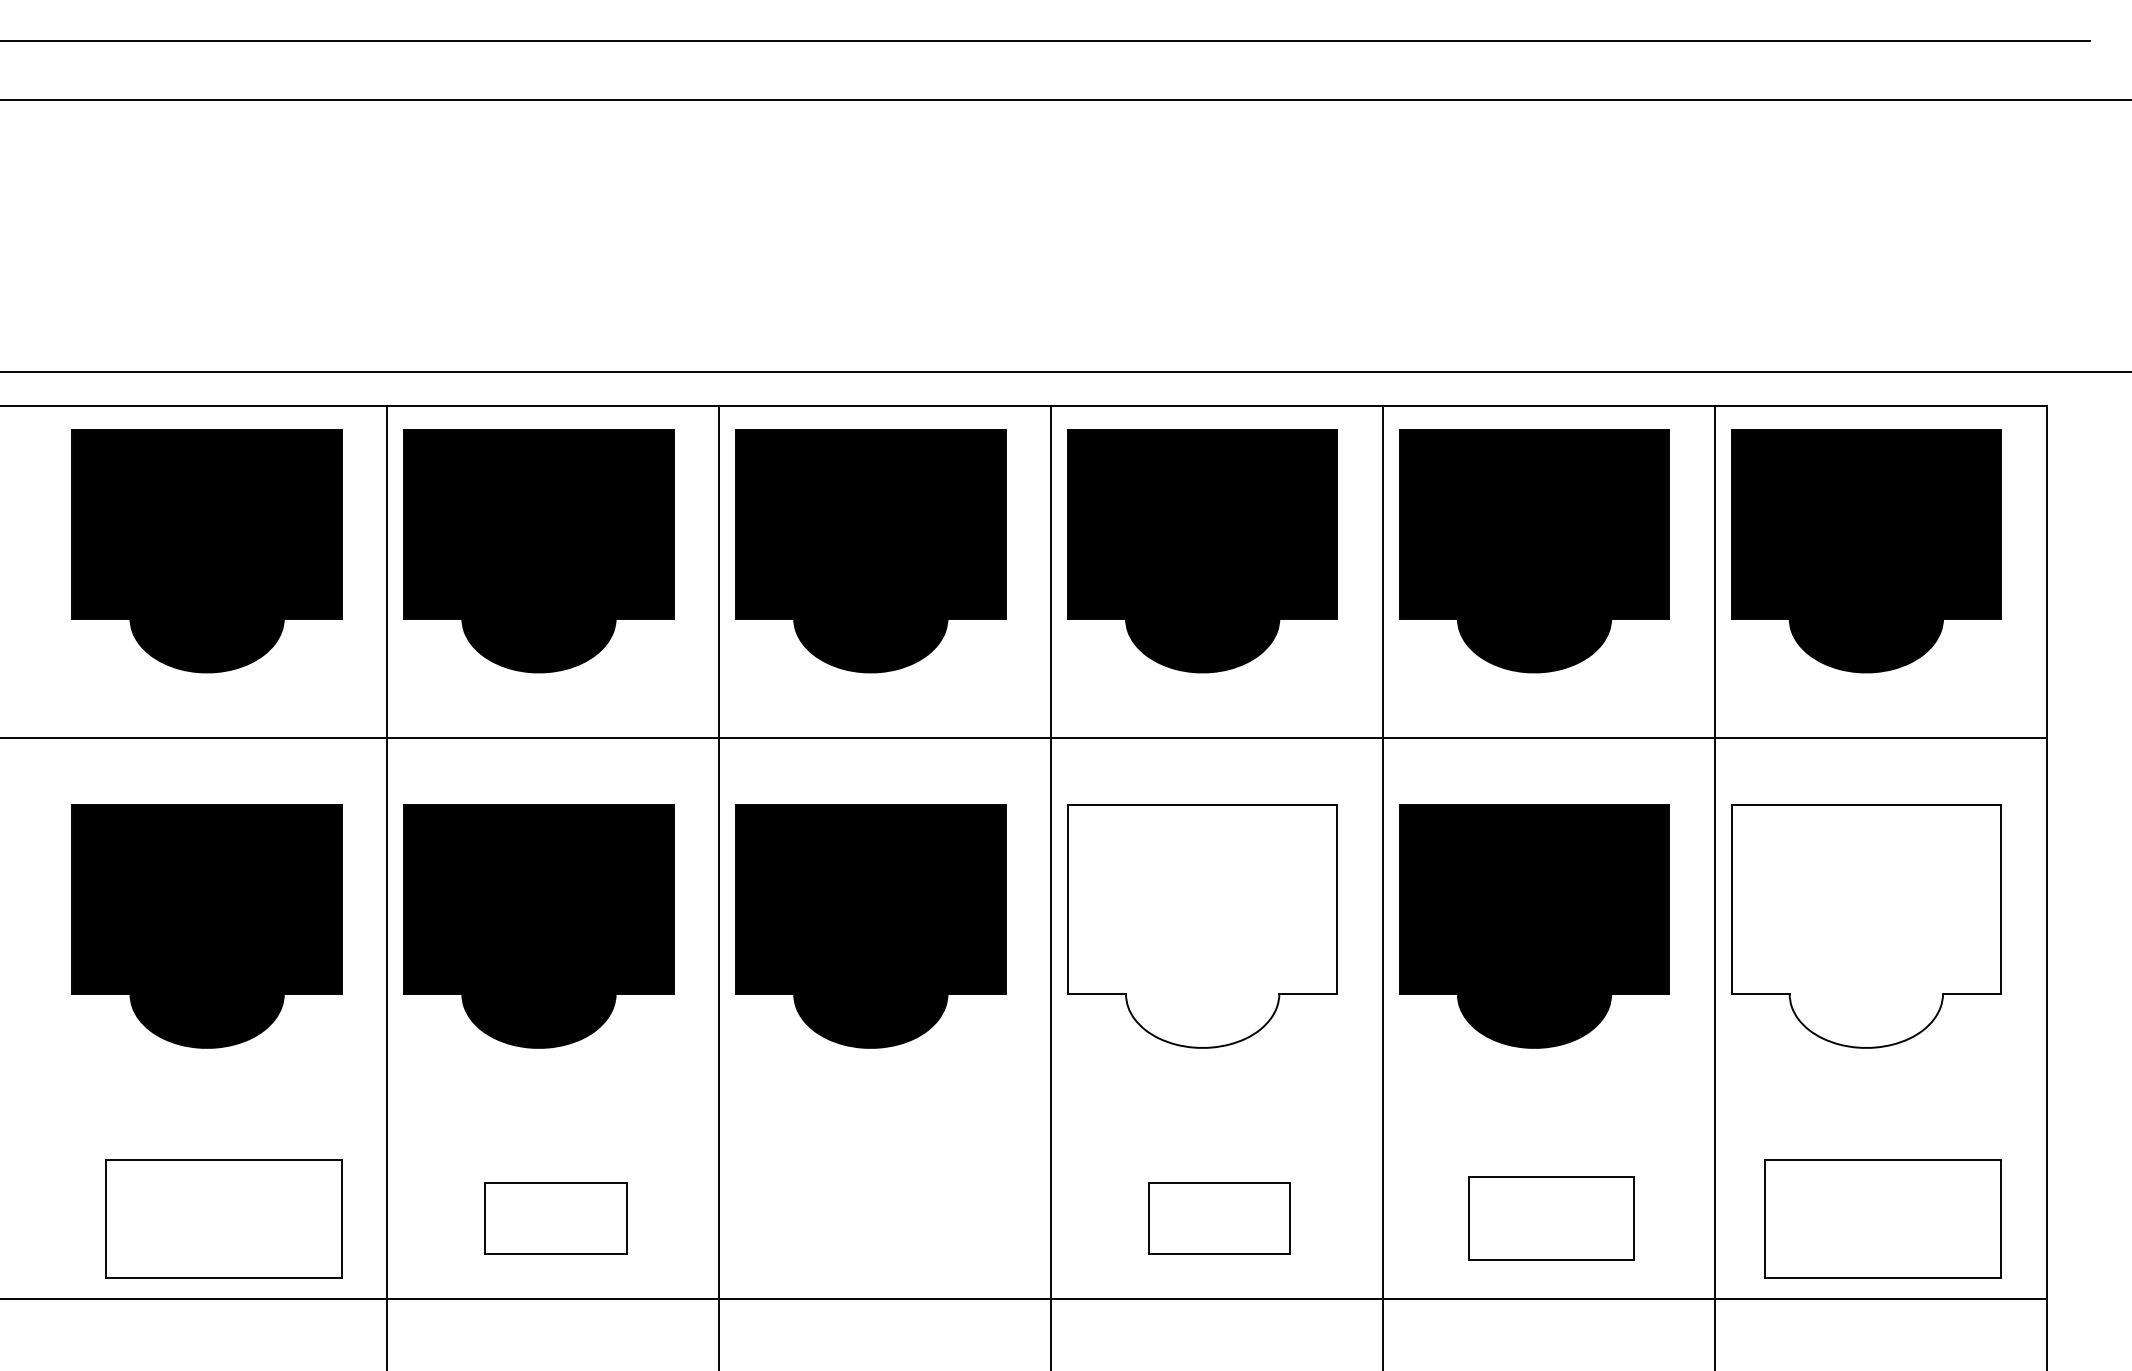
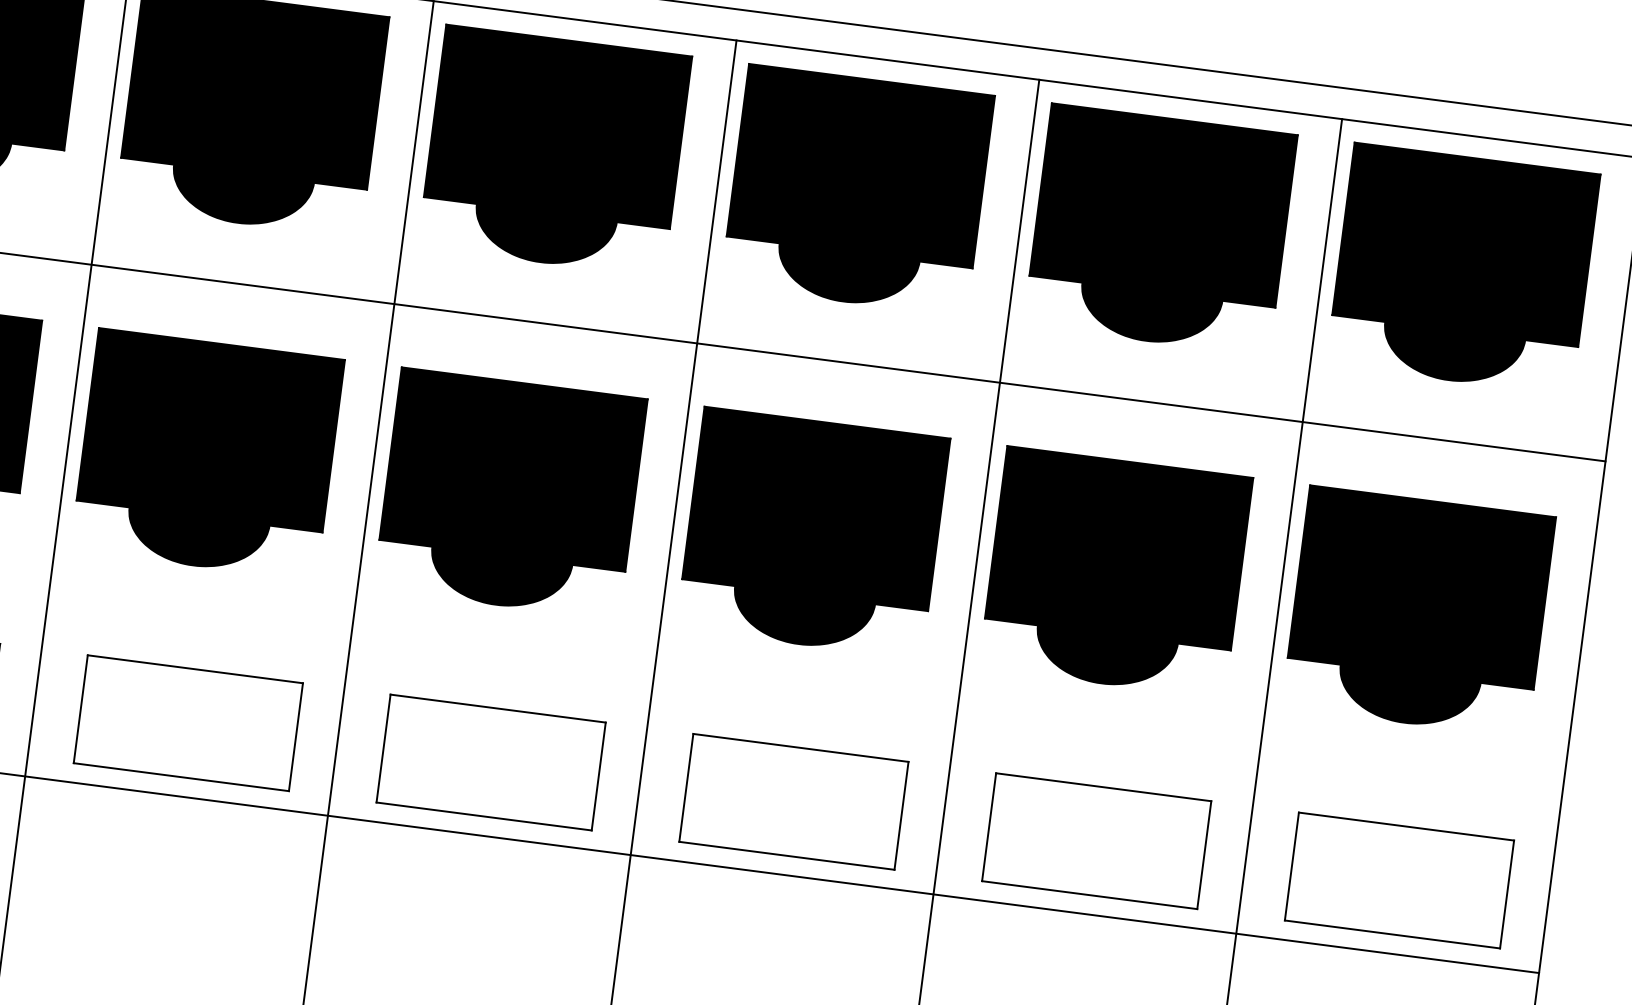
fill: (1202, 926) -> (813, 533), added
fill: (1866, 926) -> (1418, 611), added
part: (555, 1218) -> (188, 722), size x1.67
part: (887, 1218) -> (490, 762), added
part: (1219, 1218) -> (793, 801), size x1.67
part: (1550, 1218) -> (1095, 840), size x1.43

